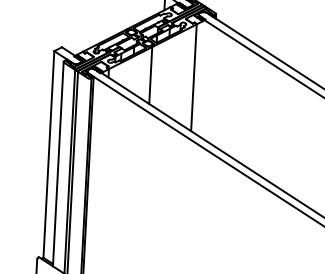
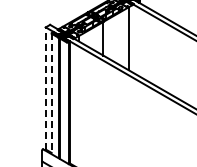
line: (48, 152) -> (45, 87), solid -> dashed
line: (58, 165) -> (51, 94), solid -> dashed

